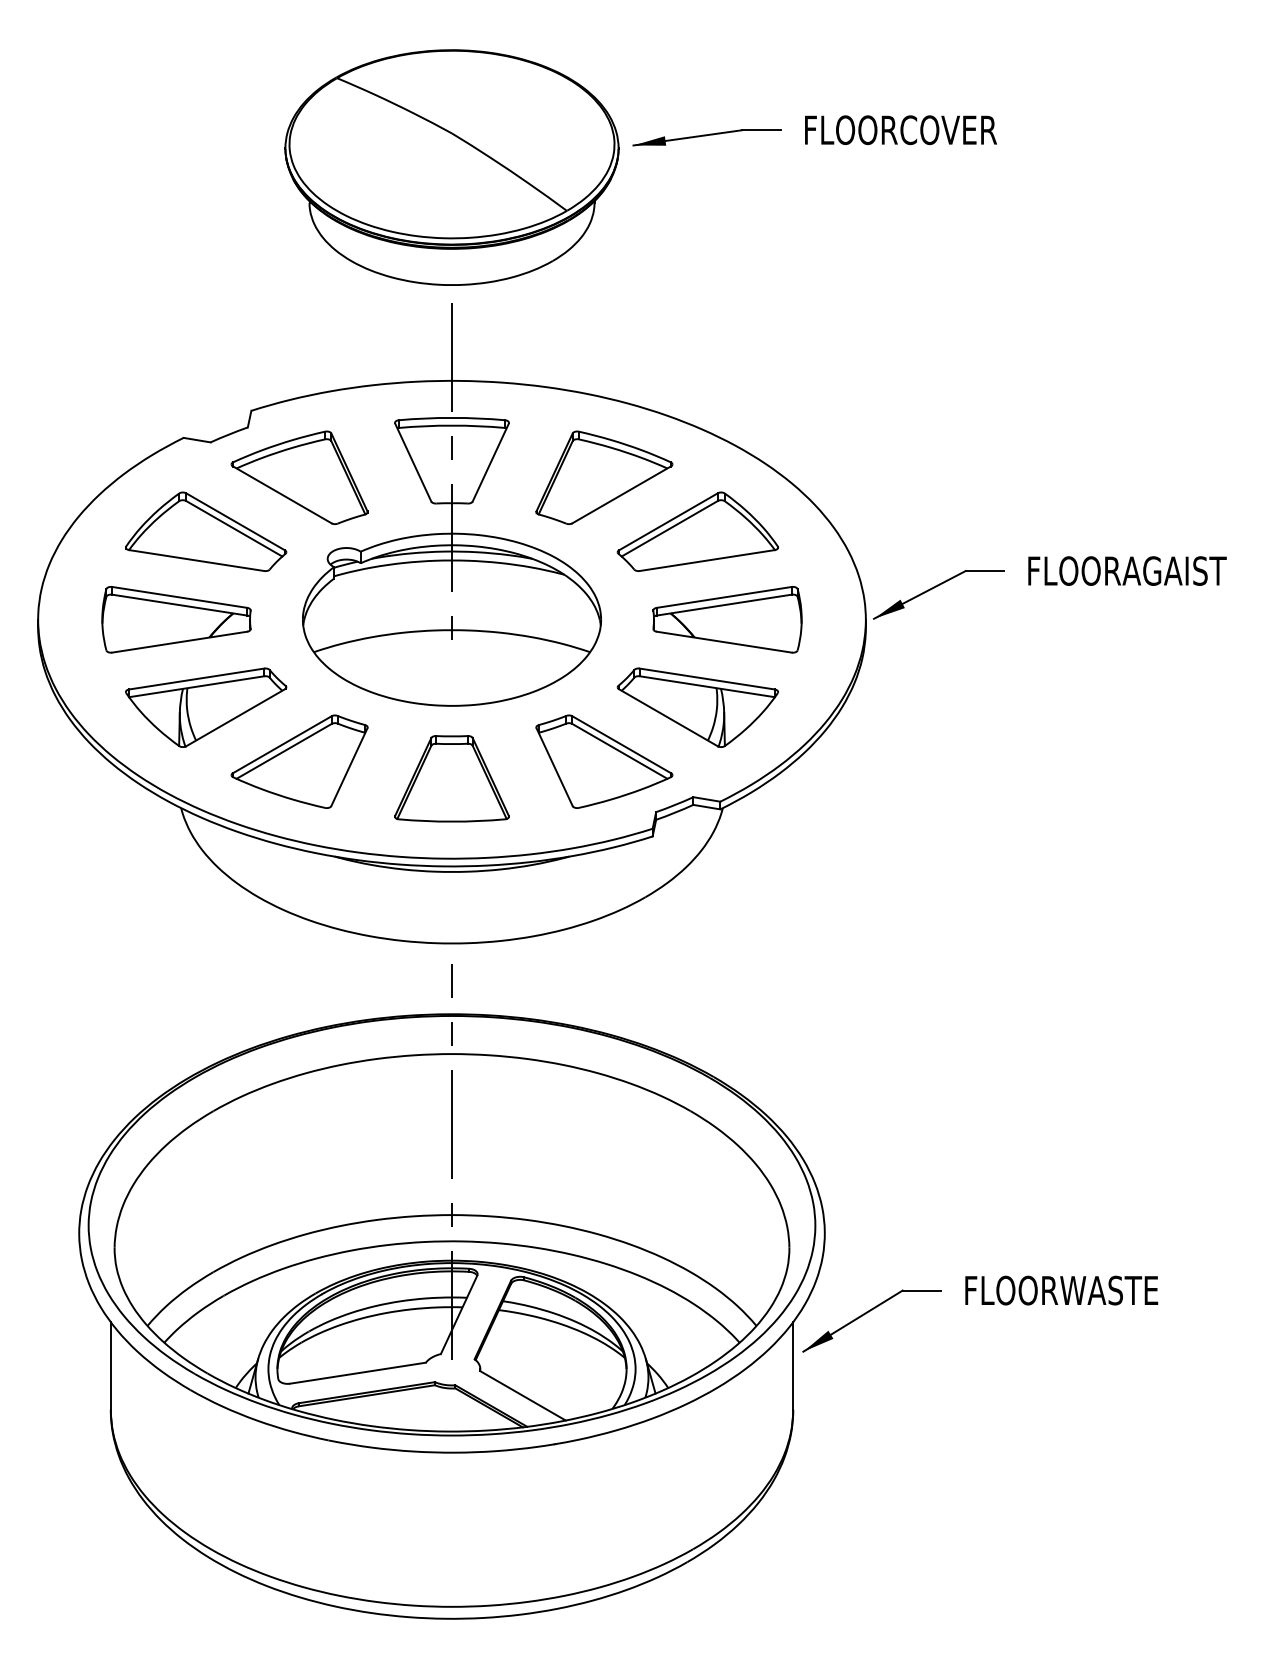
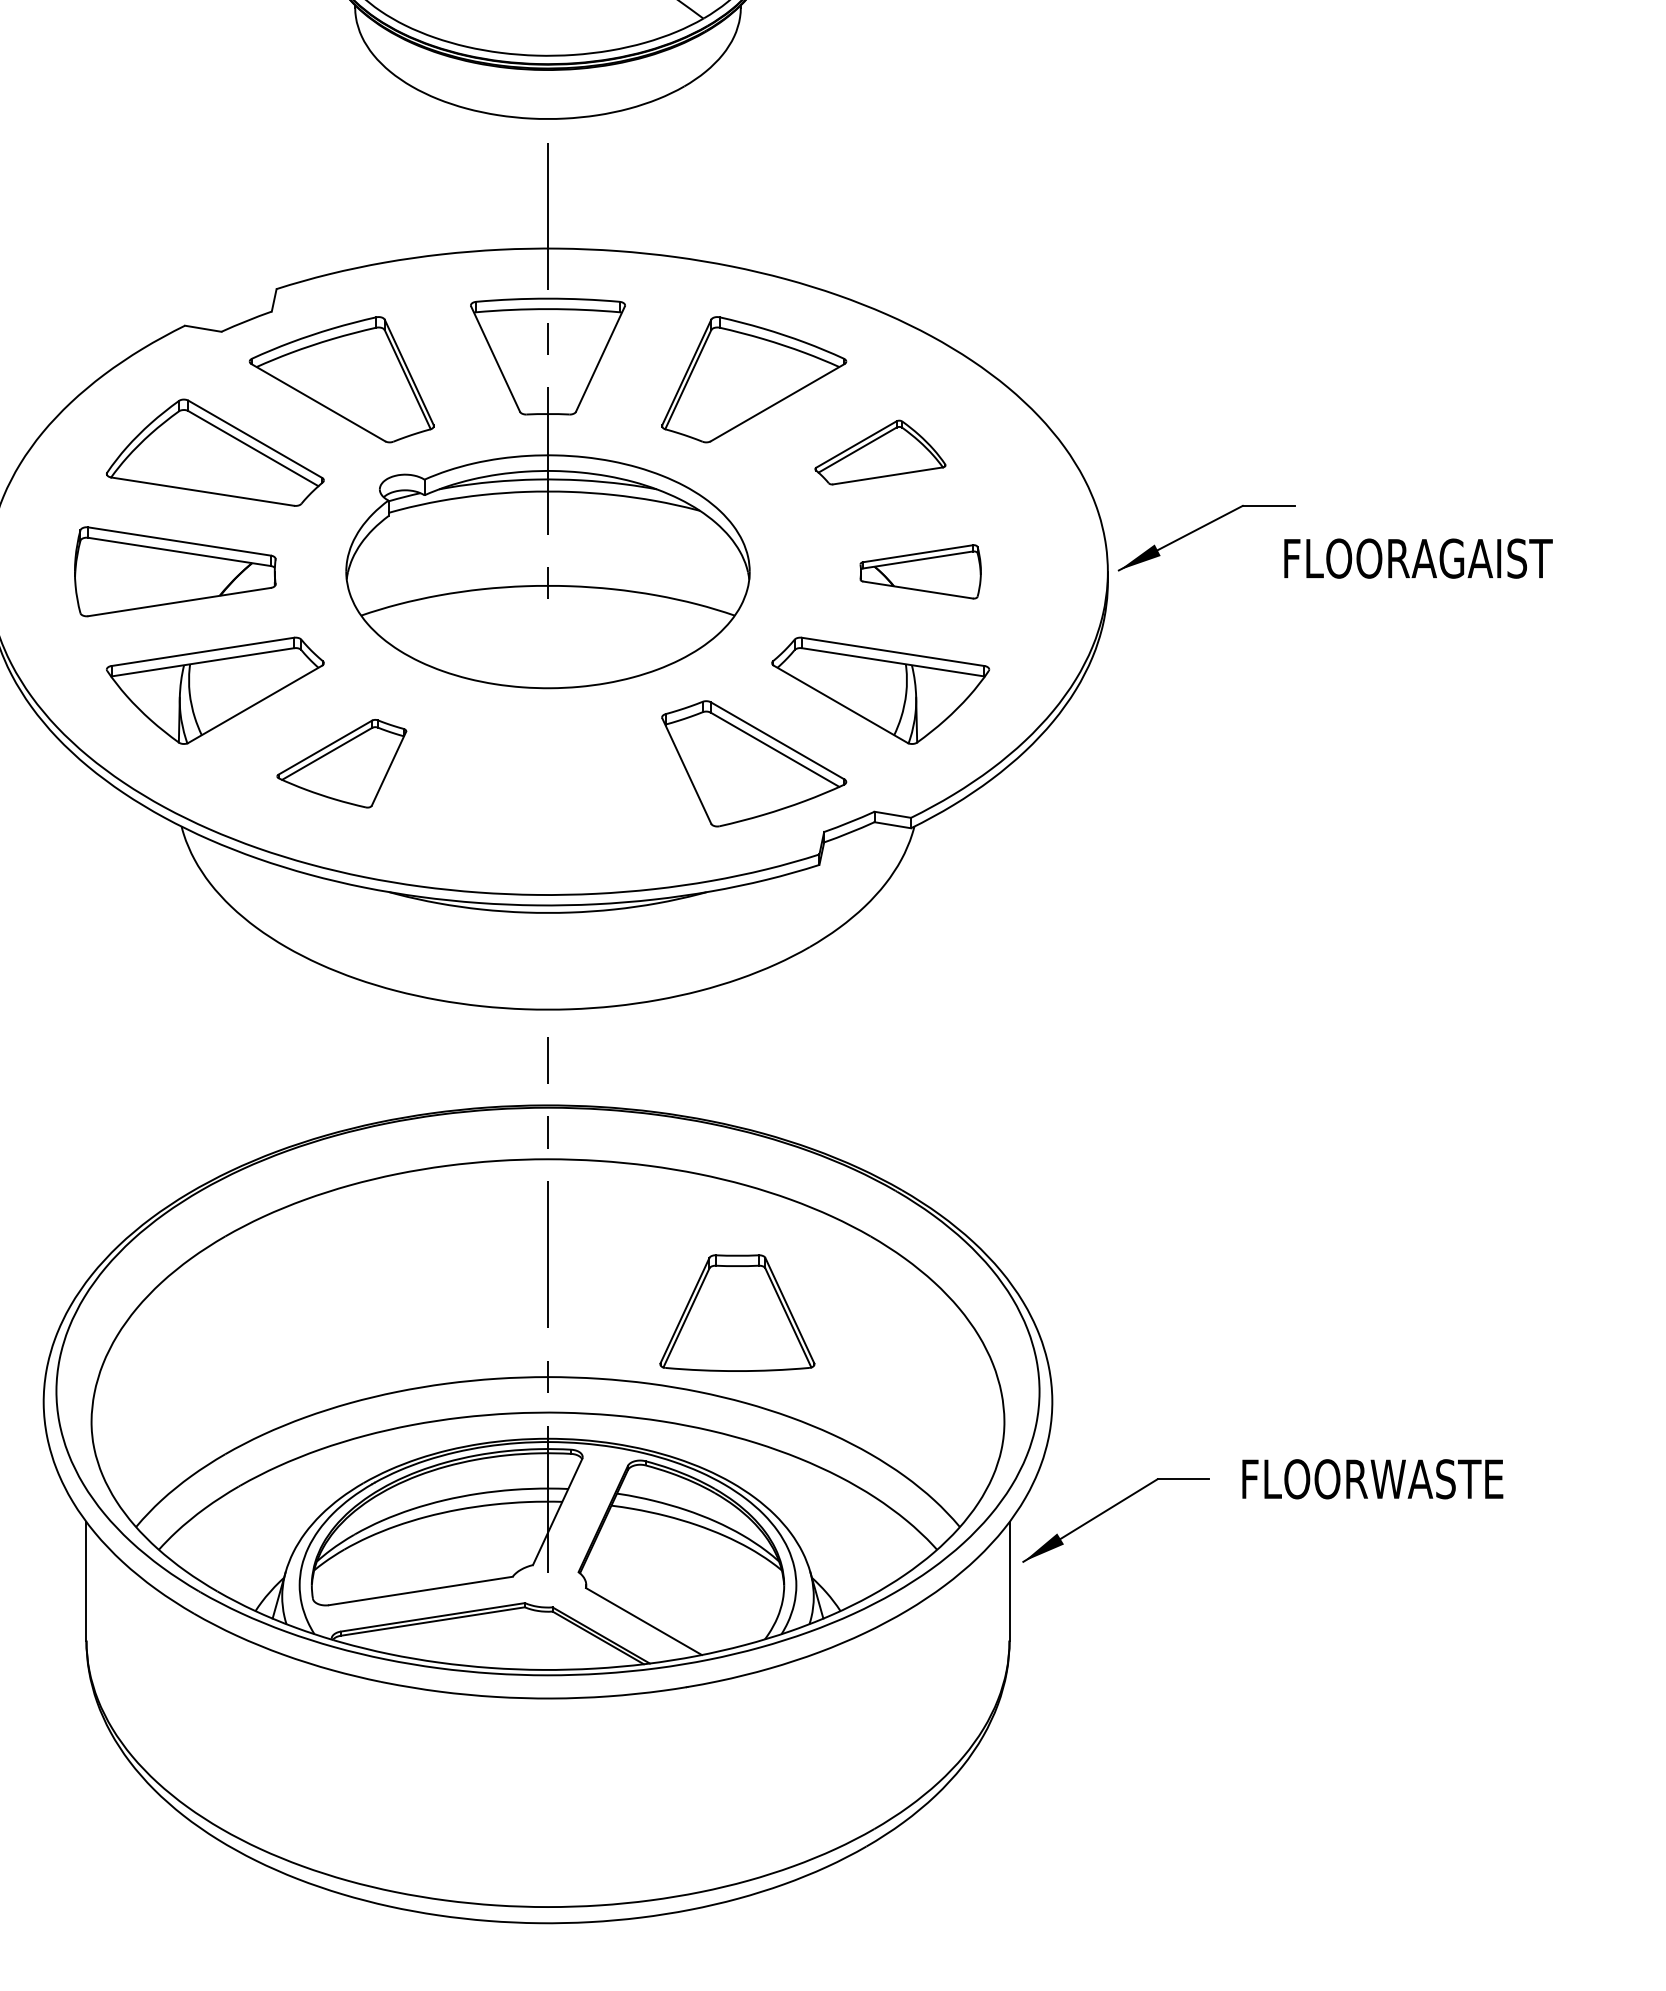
part: (697, 531) -> (880, 452), size x0.6
text: (1127, 570) -> (1418, 557), moved
part: (727, 619) -> (920, 571), size x0.6
part: (299, 761) -> (341, 763), size x0.7
part: (451, 778) -> (736, 1312), moved

